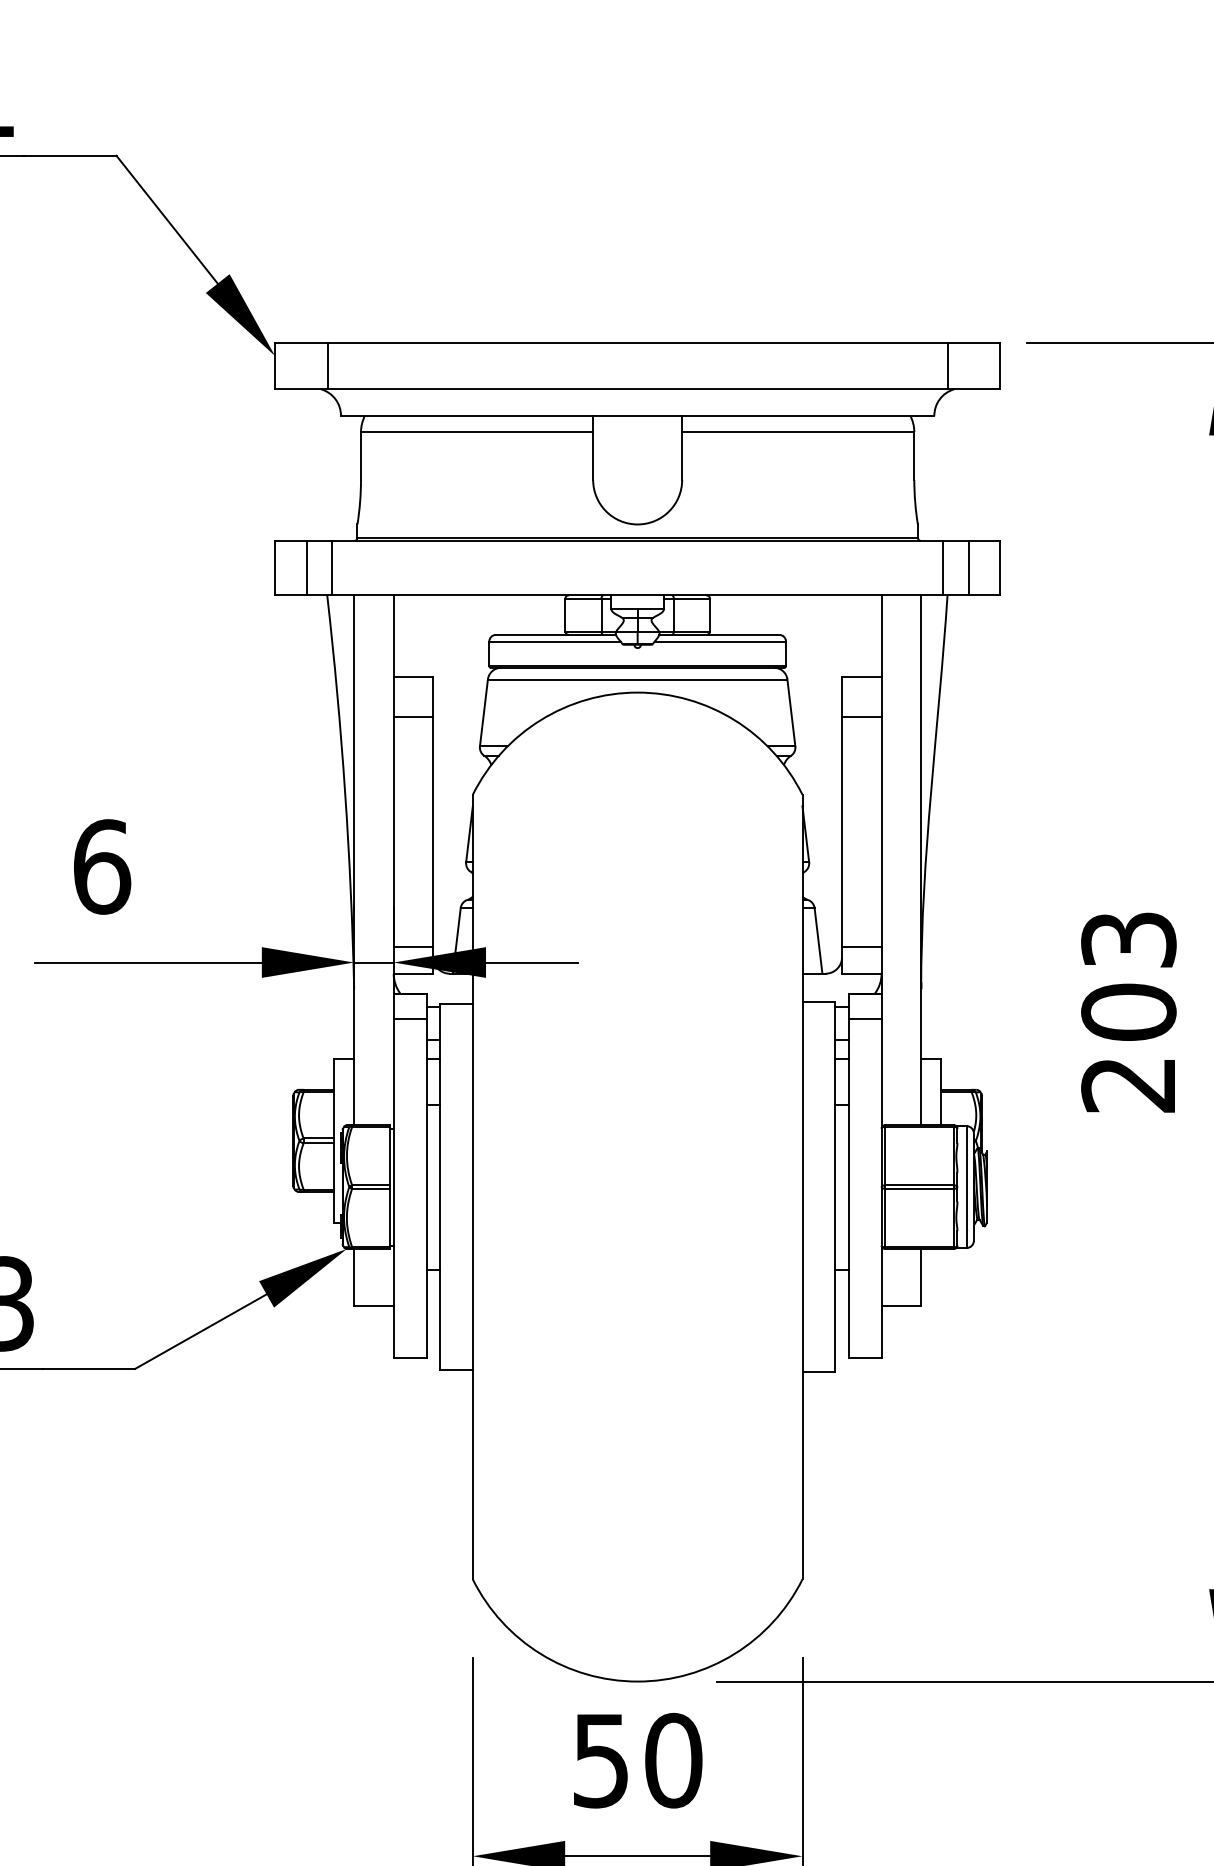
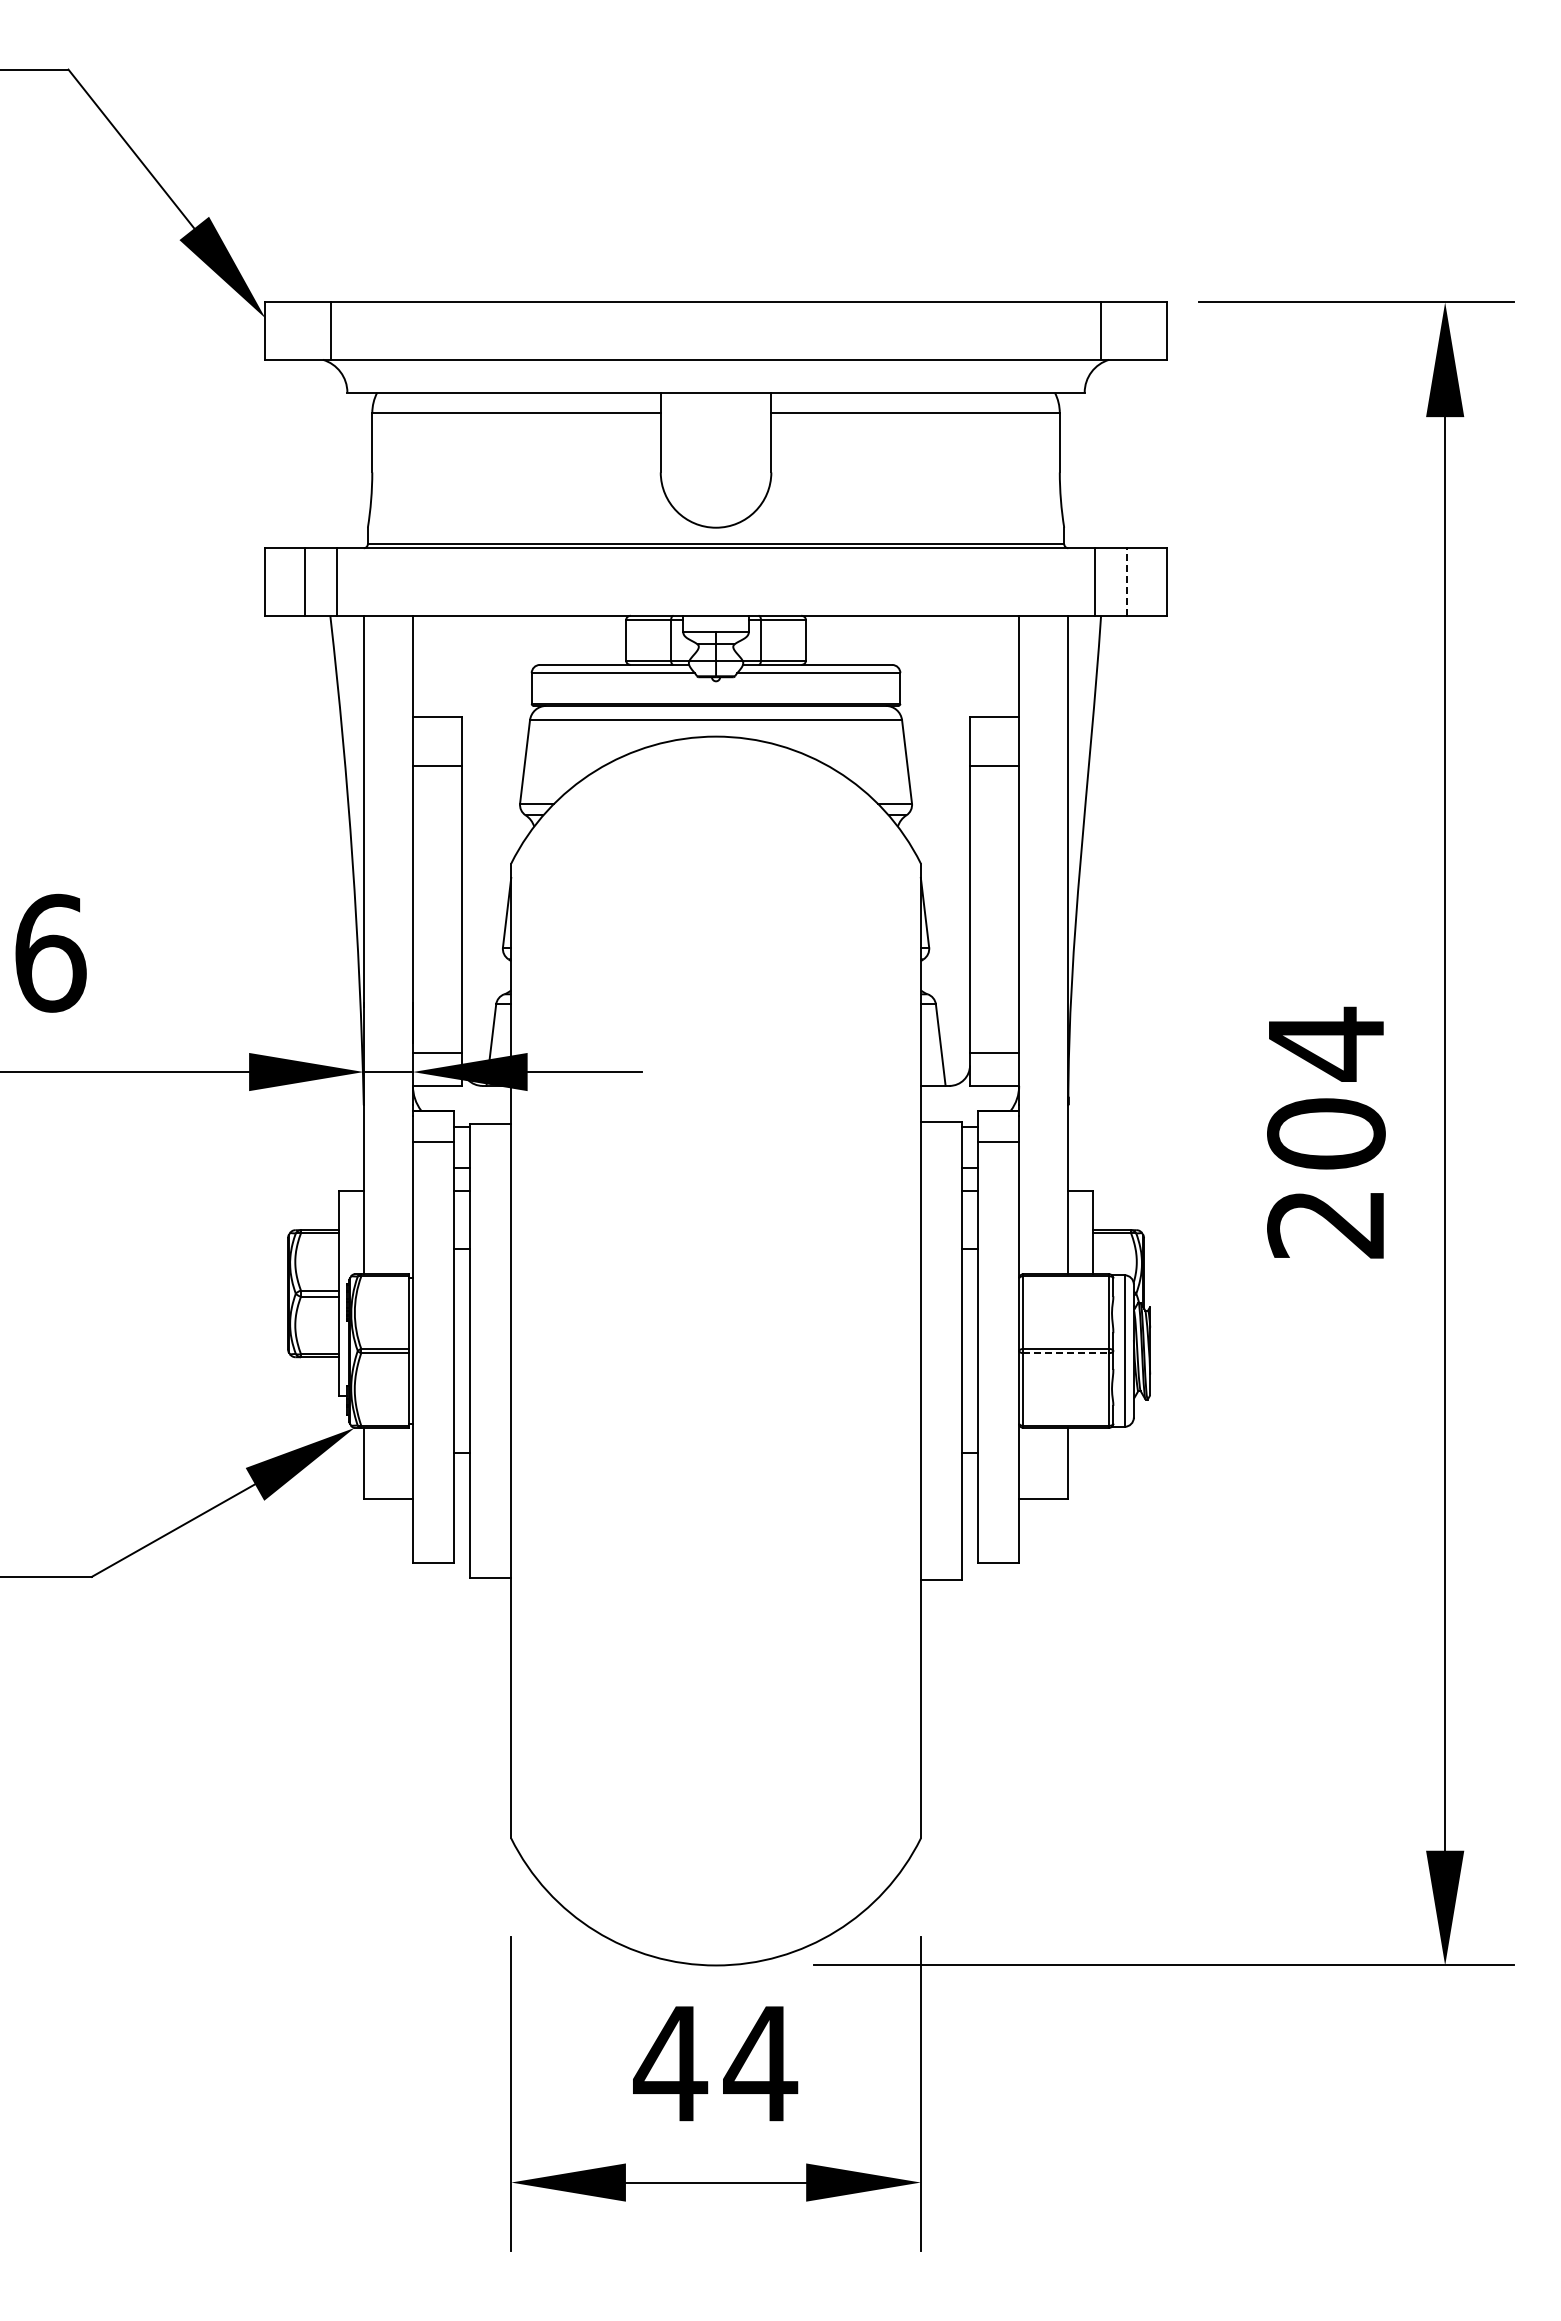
line: (968, 568) -> (1127, 582), solid -> dashed
text: (1128, 939) -> (1326, 1043), 203 -> 204
line: (919, 1189) -> (1066, 1353), solid -> dashed
text: (637, 1760) -> (715, 2063), 50 -> 44

